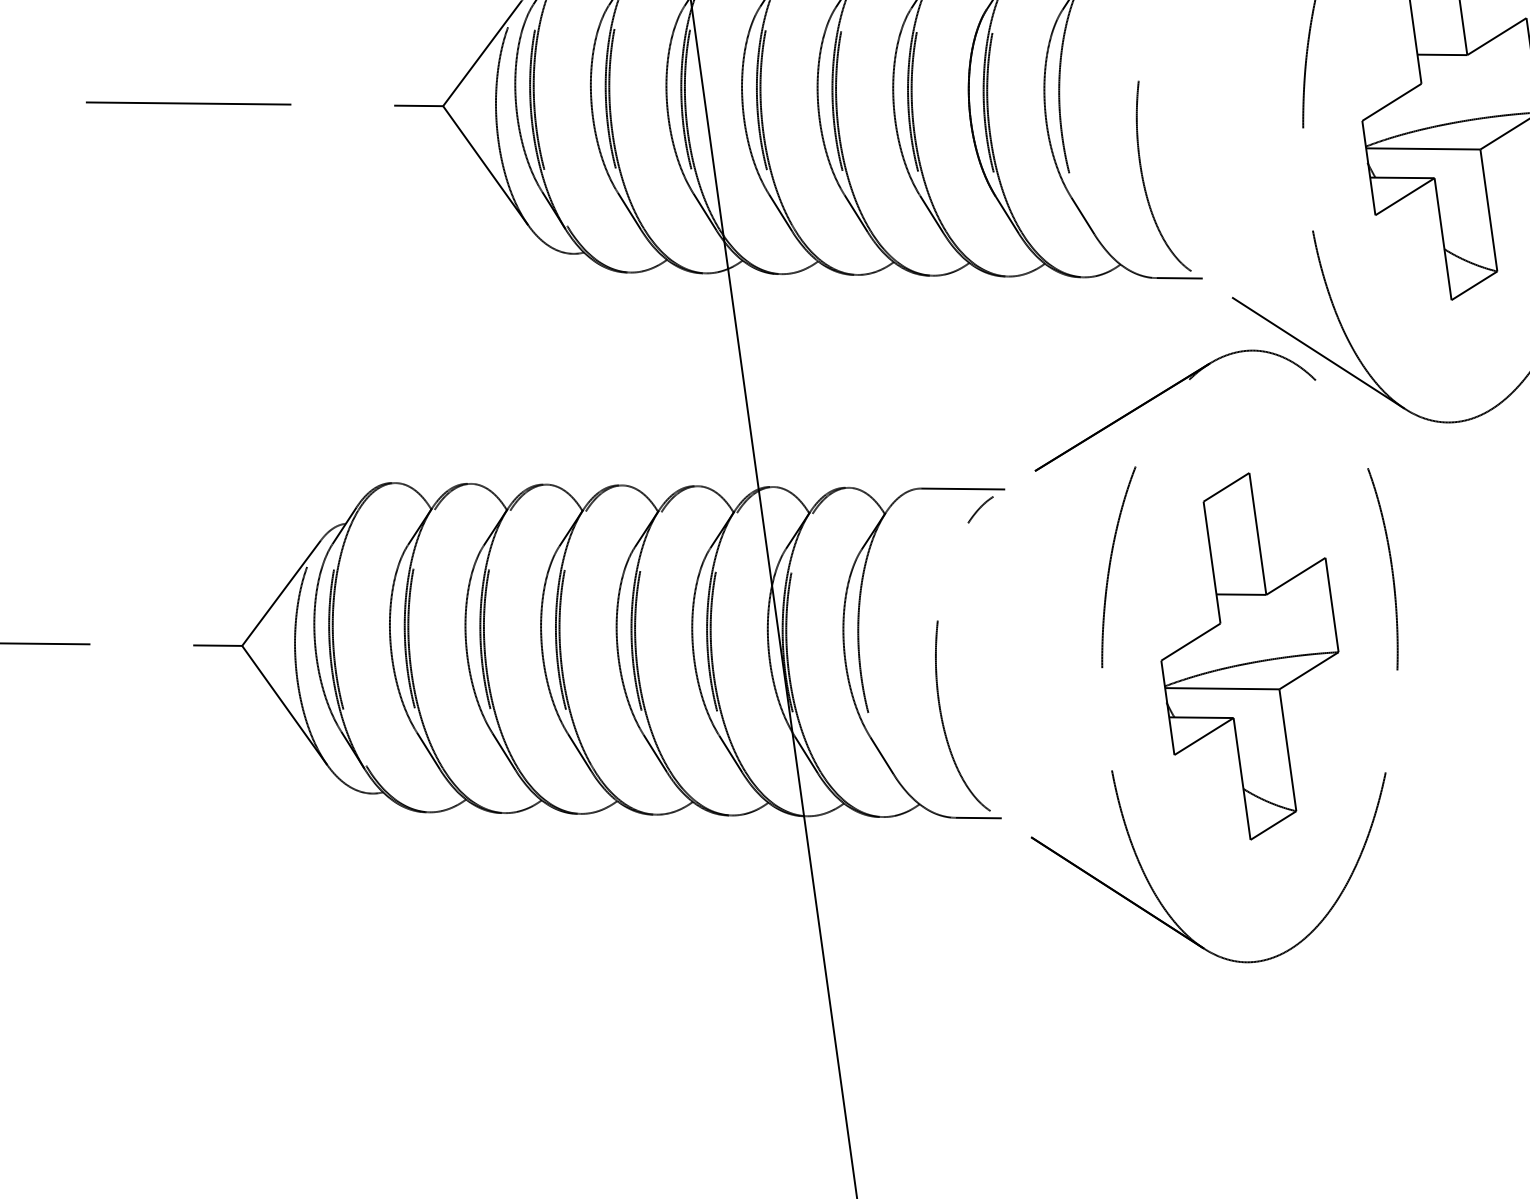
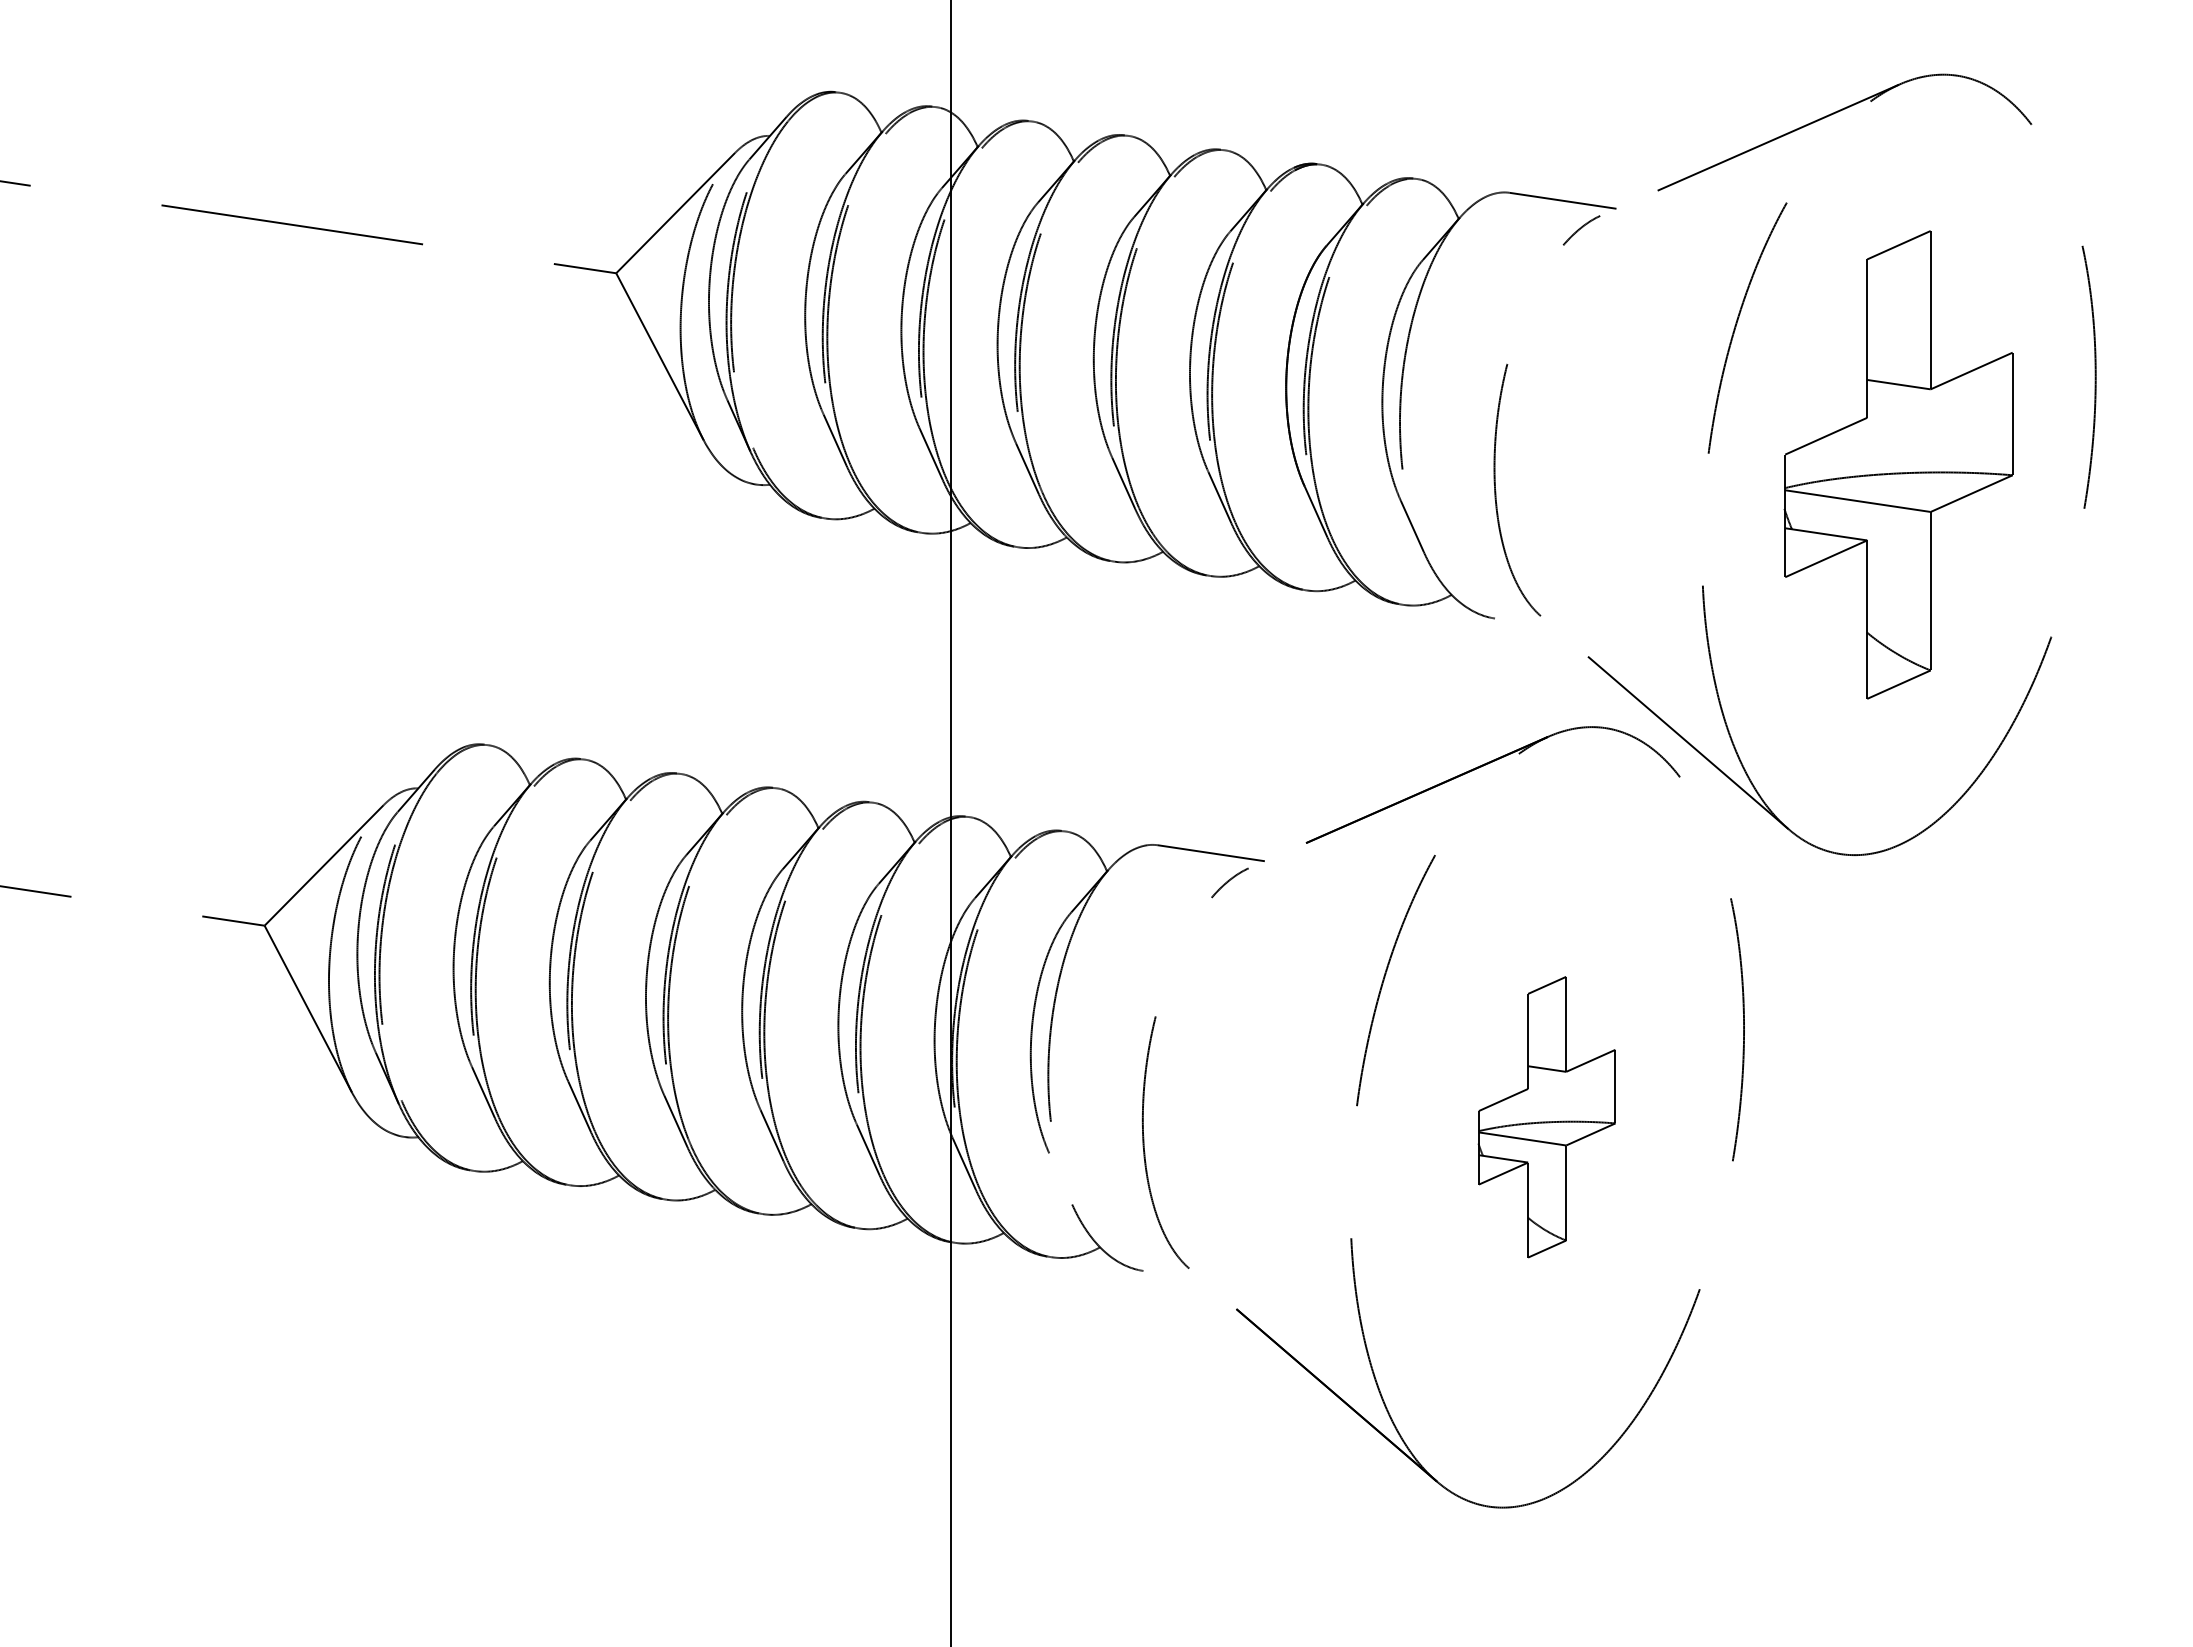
line: (1179, 277) -> (1524, 622), removed
part: (1249, 655) -> (1546, 1116), size x0.6
line: (881, 755) -> (1060, 1178), removed
line: (978, 817) -> (1172, 1274), removed

